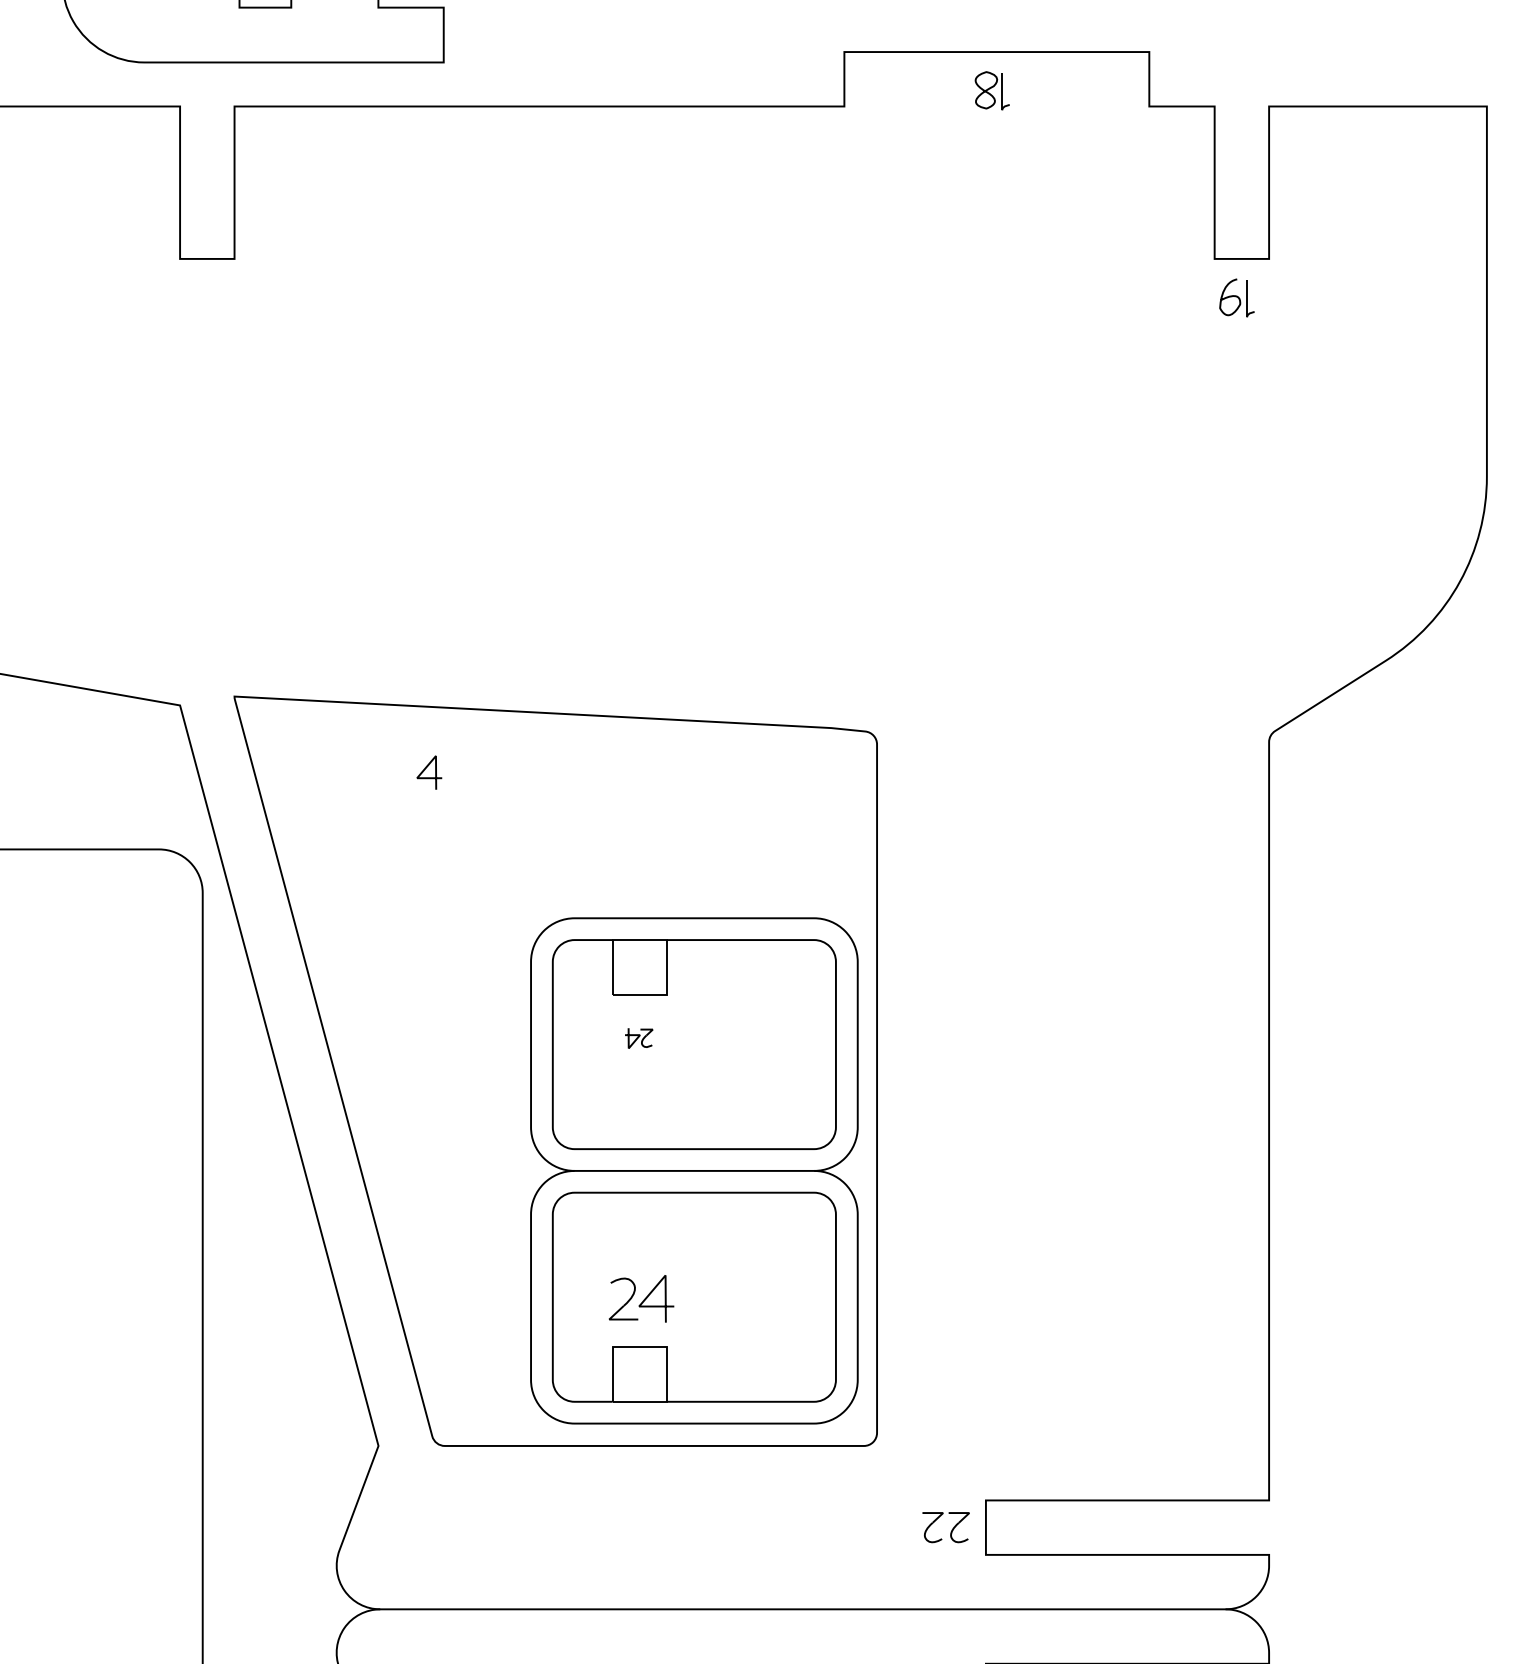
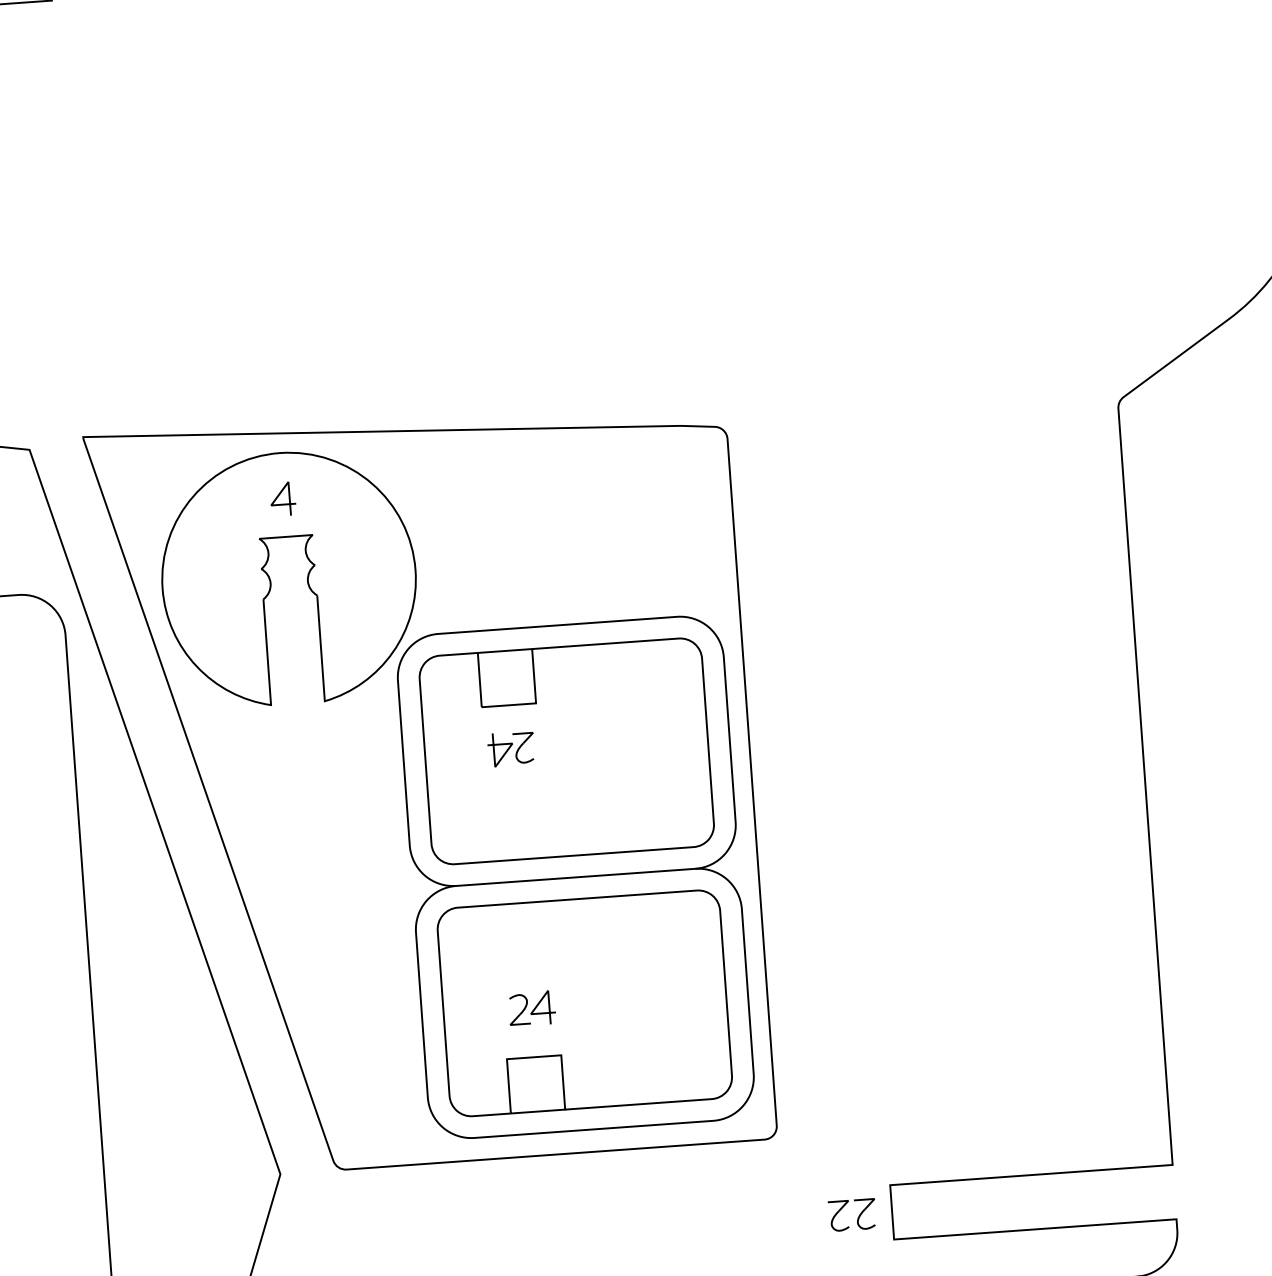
part: (411, 851) -> (270, 578), added
part: (638, 1038) -> (510, 749), size x1.67
part: (641, 1298) -> (532, 1008), size x0.71

